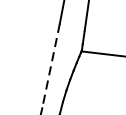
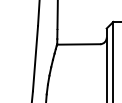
line: (51, 65) -> (35, 58), dashed -> solid

